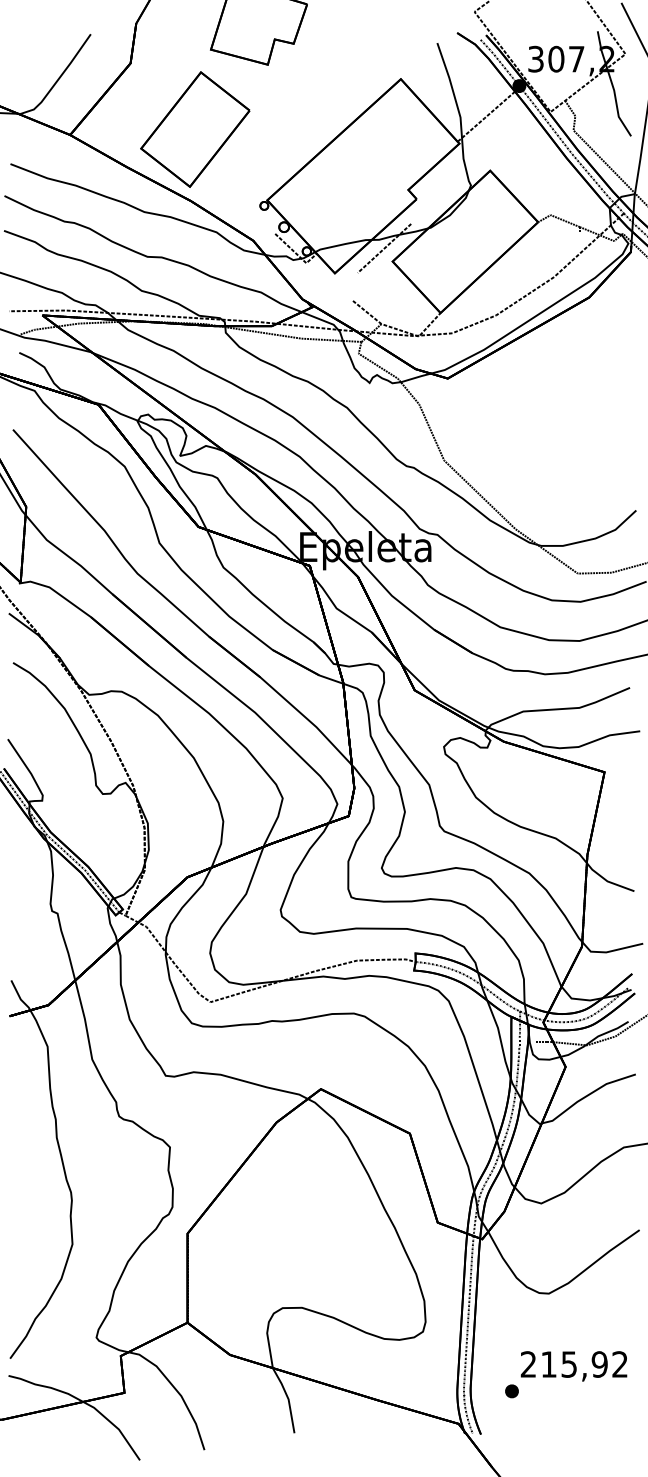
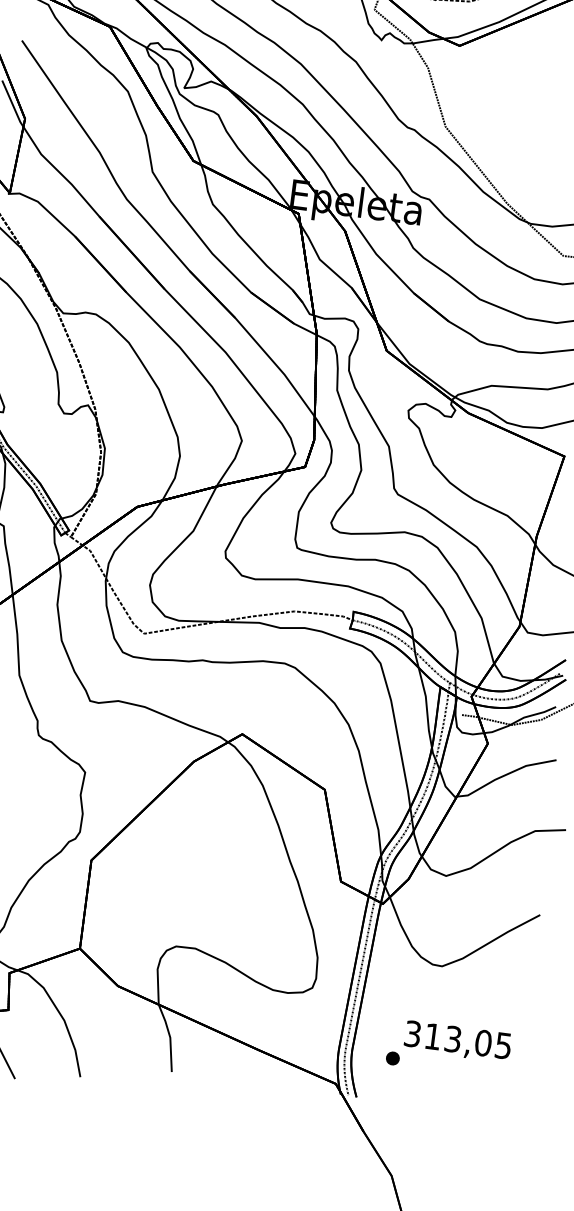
text: (573, 1364) -> (457, 1039), 215,92 -> 313,05

